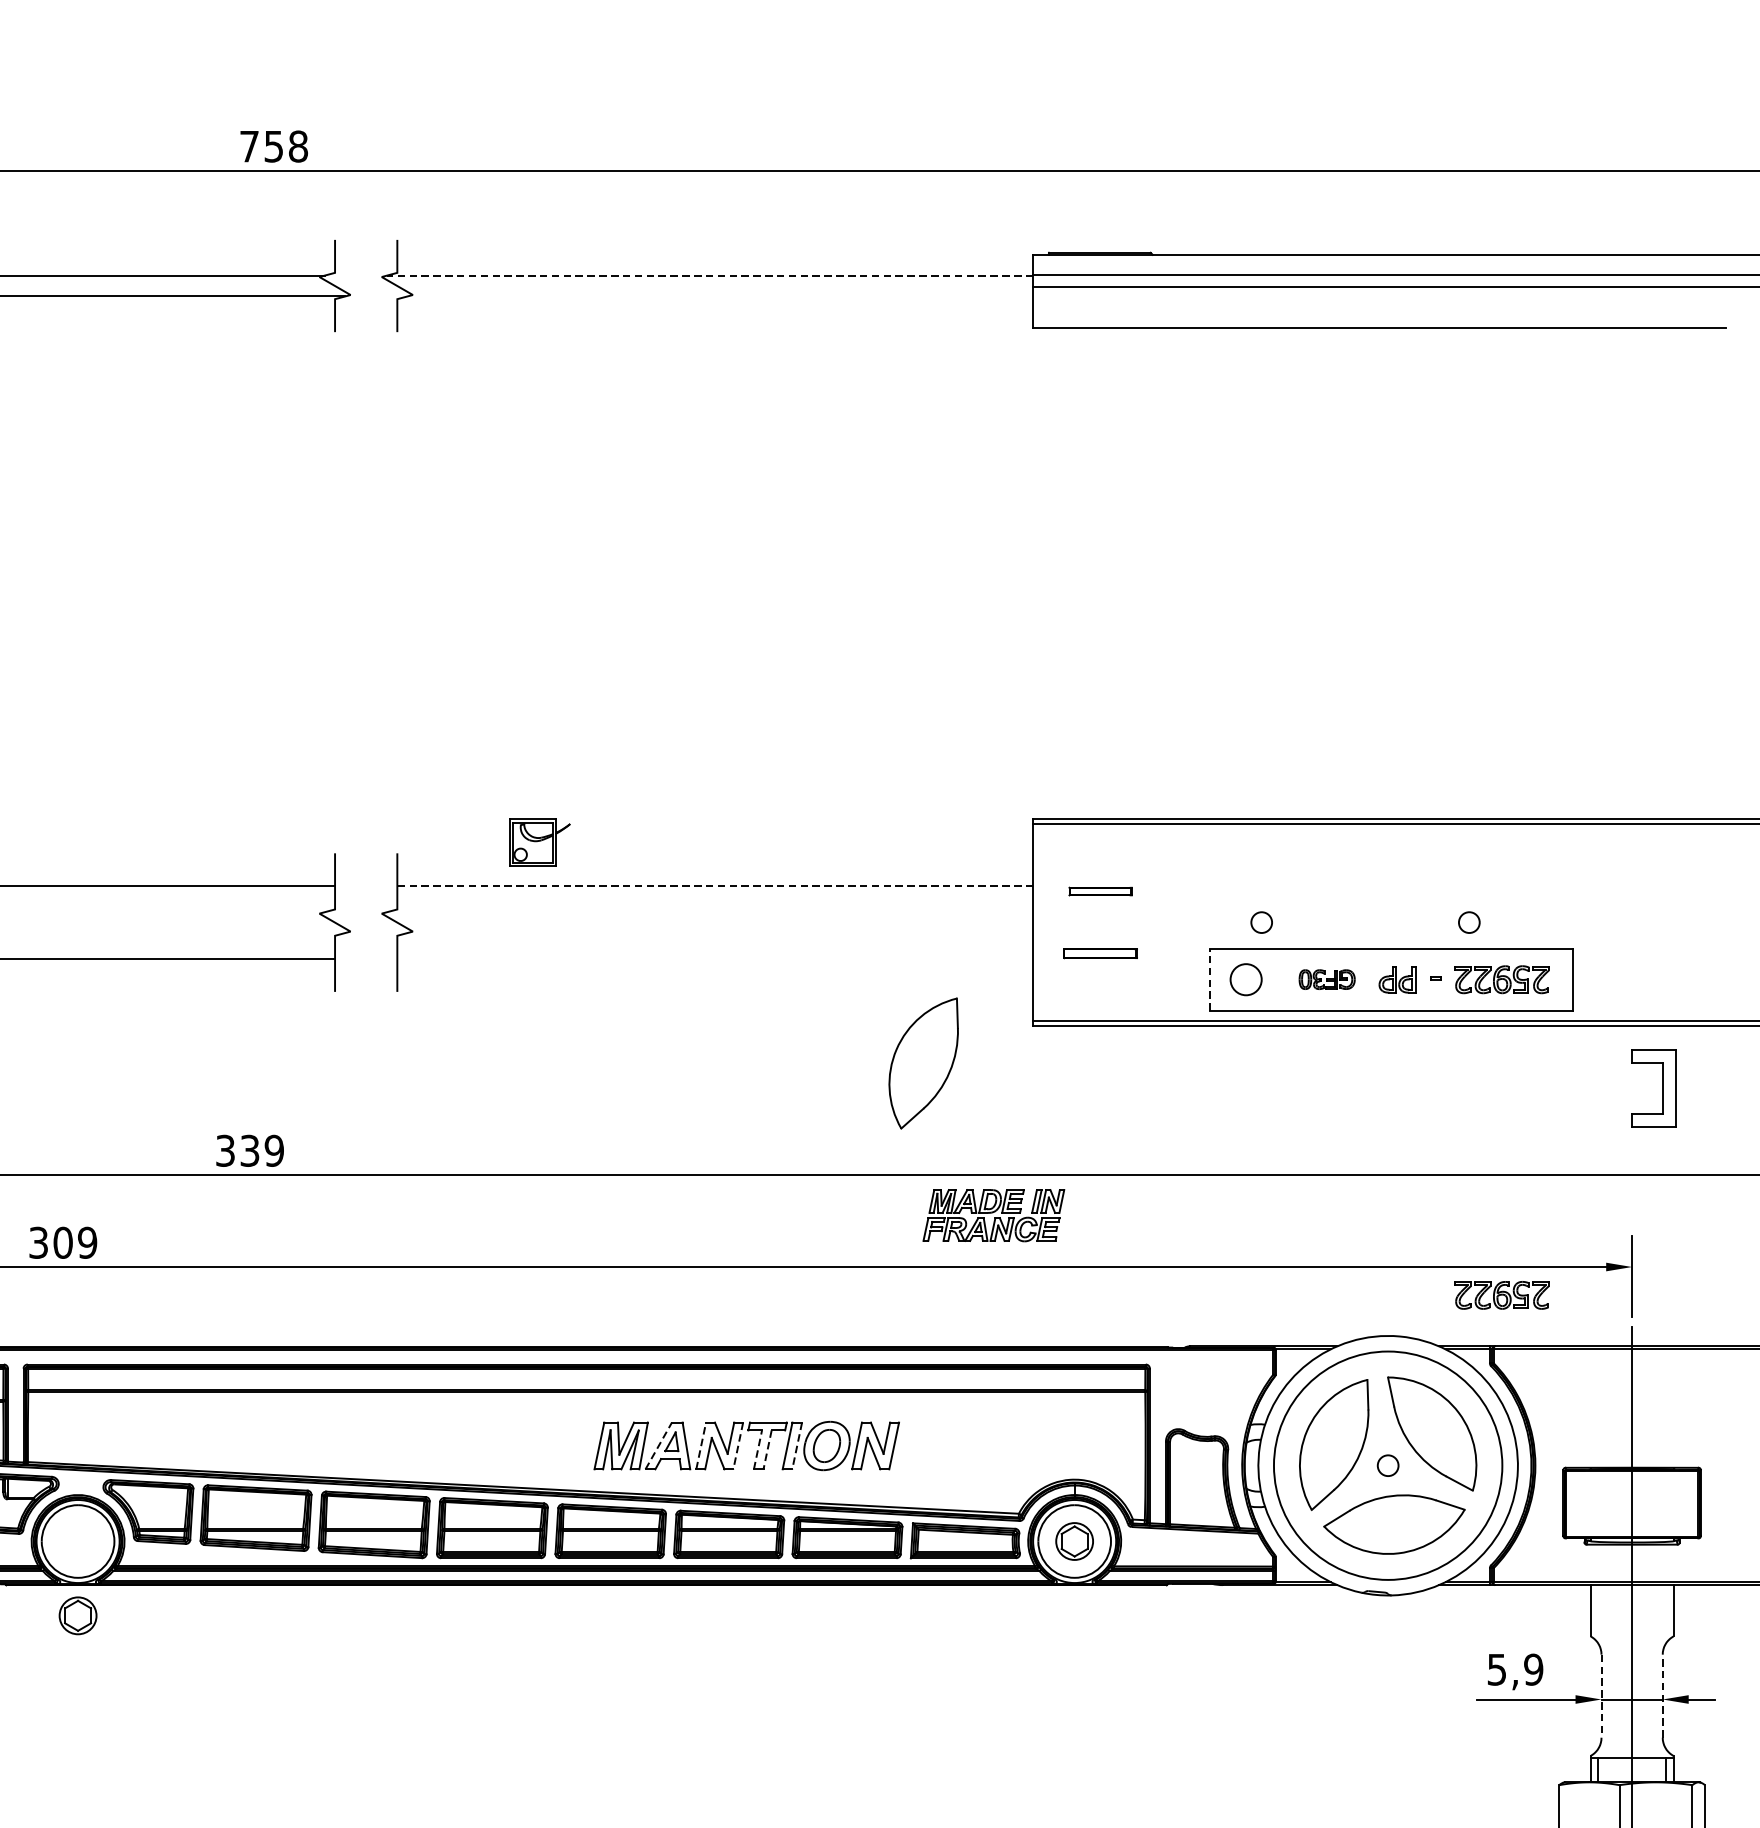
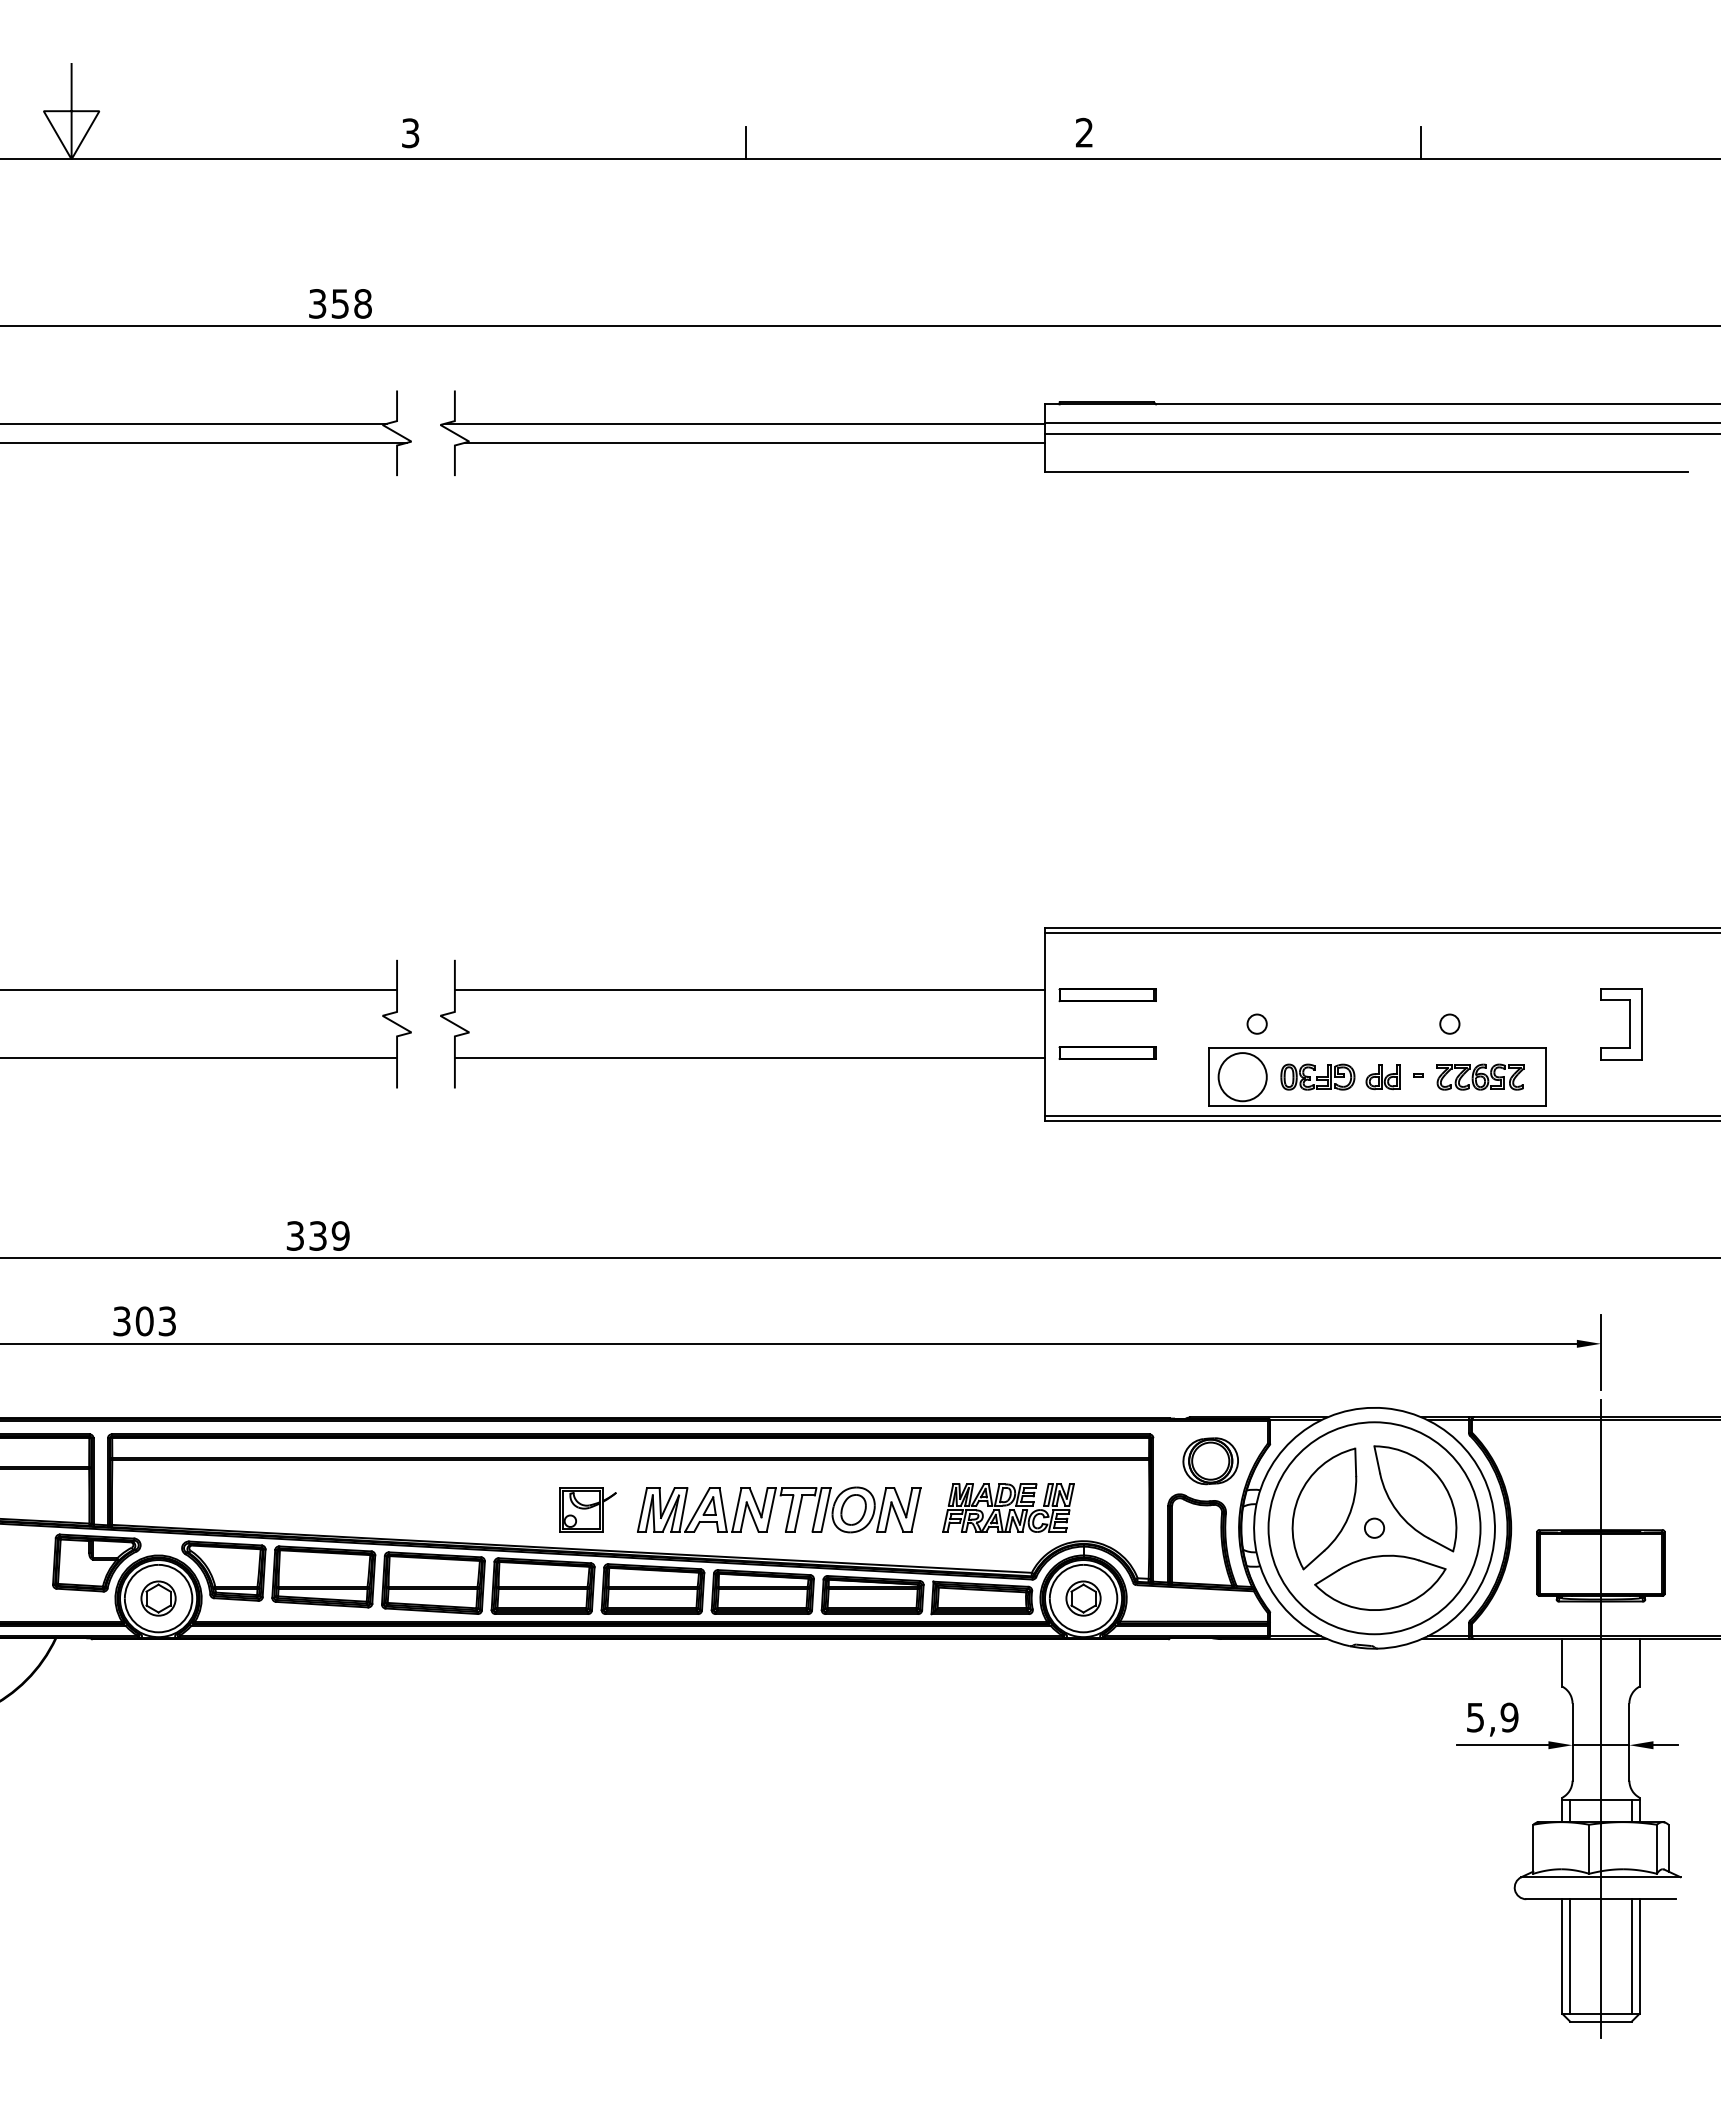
text: (249, 146) -> (317, 303), 758 -> 358
line: (710, 275) -> (745, 423), dashed -> solid
line: (720, 295) -> (754, 442), added
part: (539, 842) -> (587, 1509), moved
line: (714, 886) -> (749, 990), dashed -> solid
part: (1100, 891) -> (1107, 995), size x1.67
part: (1100, 953) -> (1107, 1052), size x1.43
line: (714, 958) -> (749, 1057), added
part: (1326, 978) -> (1317, 1076), size x1.43
line: (1210, 980) -> (1209, 1077), dashed -> solid
circle: (1245, 980) -> (1242, 1077), size x1.67
part: (923, 1063) -> (943, 1154), removed
part: (1662, 1088) -> (1629, 1024), moved
part: (993, 1214) -> (1008, 1507), moved
text: (87, 1242) -> (167, 1321), 309 -> 303
part: (1502, 1294) -> (1480, 1369), removed
part: (1211, 1393) -> (1210, 1461), added
line: (658, 1445) -> (697, 1509), dashed -> solid
line: (701, 1445) -> (737, 1509), dashed -> solid
line: (738, 1446) -> (771, 1510), dashed -> solid
line: (796, 1446) -> (825, 1510), dashed -> solid
line: (757, 1449) -> (789, 1513), dashed -> solid
line: (767, 1450) -> (798, 1514), dashed -> solid
part: (78, 1615) -> (158, 1598), moved
line: (1601, 1696) -> (1572, 1742), dashed -> solid
line: (1662, 1696) -> (1629, 1742), dashed -> solid

